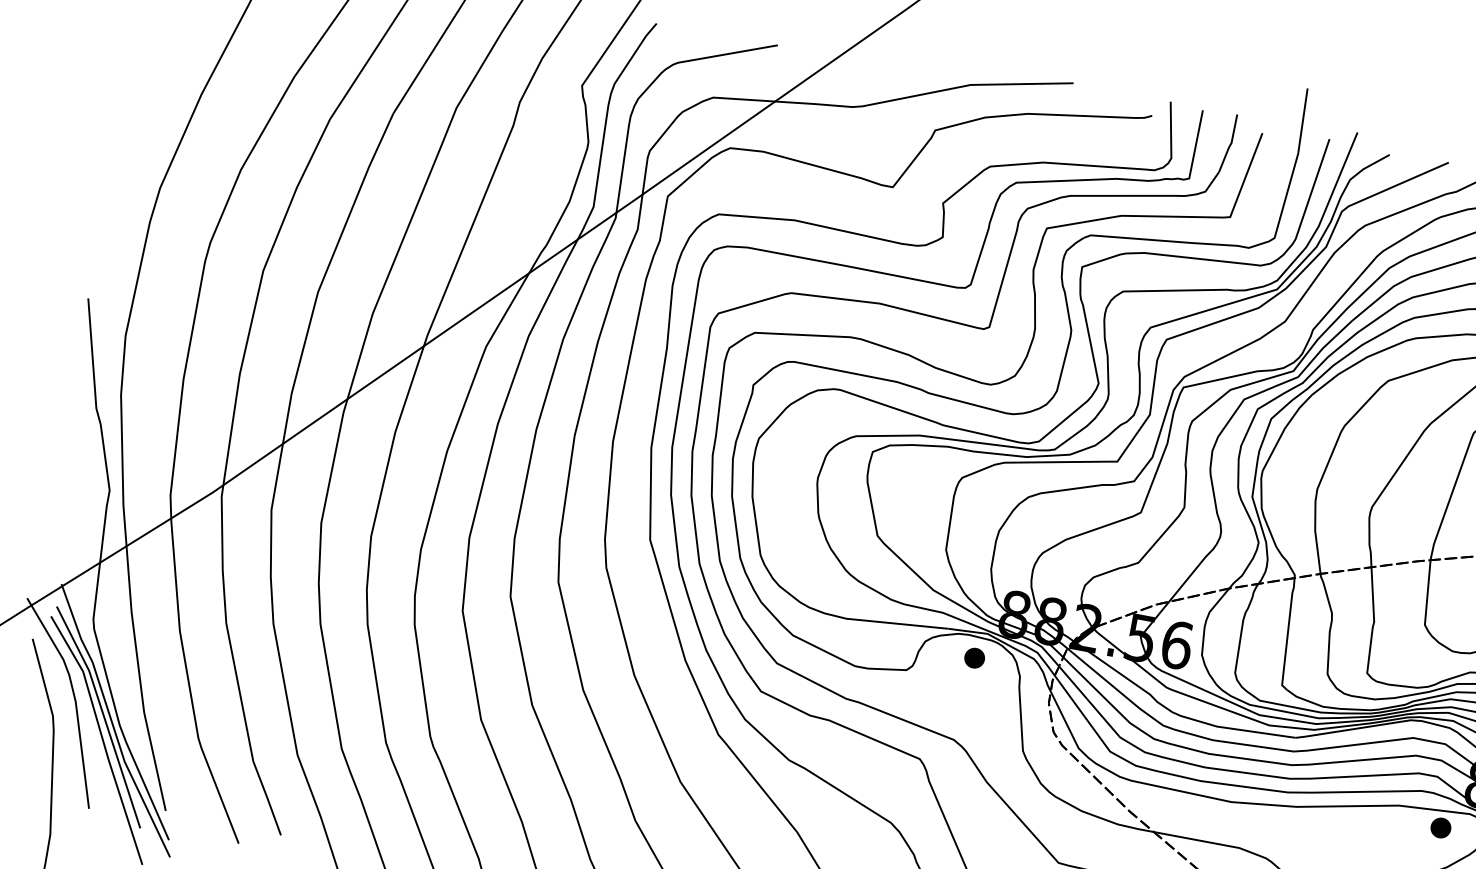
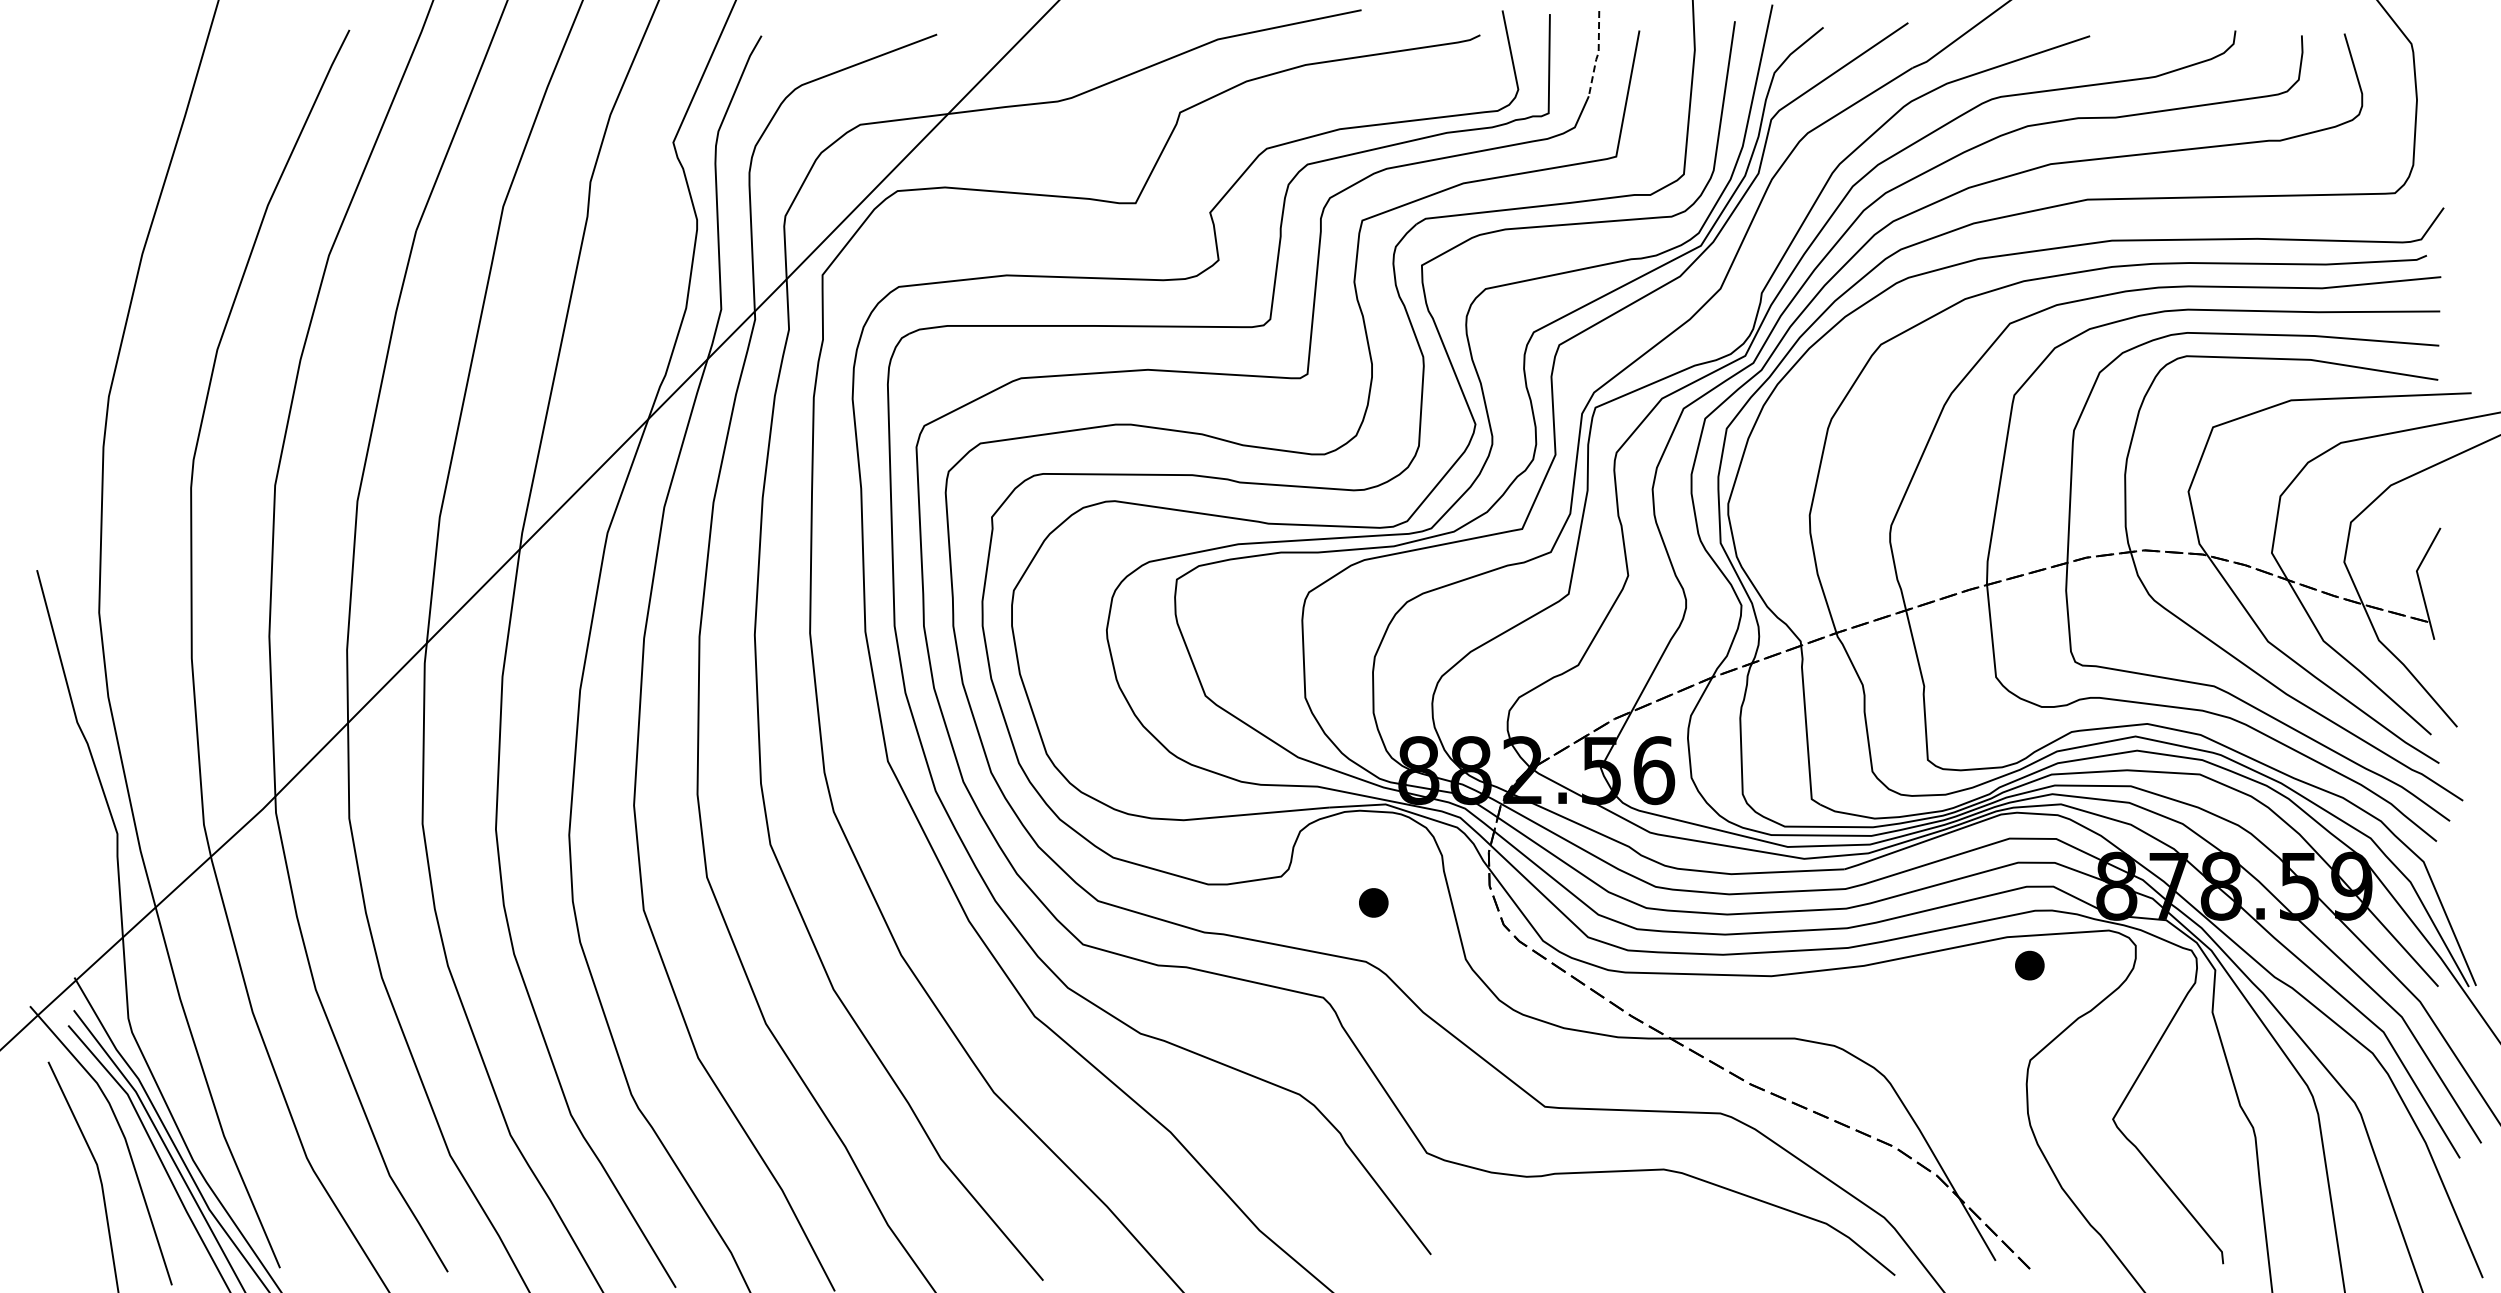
line: (1231, 144) -> (1598, 54), solid -> dashed
part: (974, 657) -> (1373, 902), moved
part: (1440, 827) -> (2029, 965), moved

